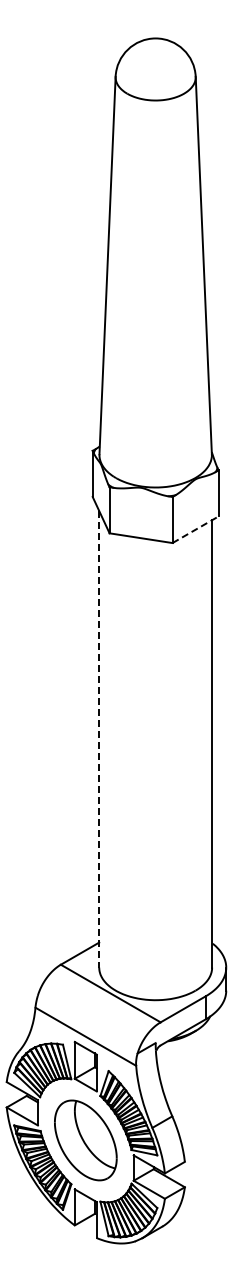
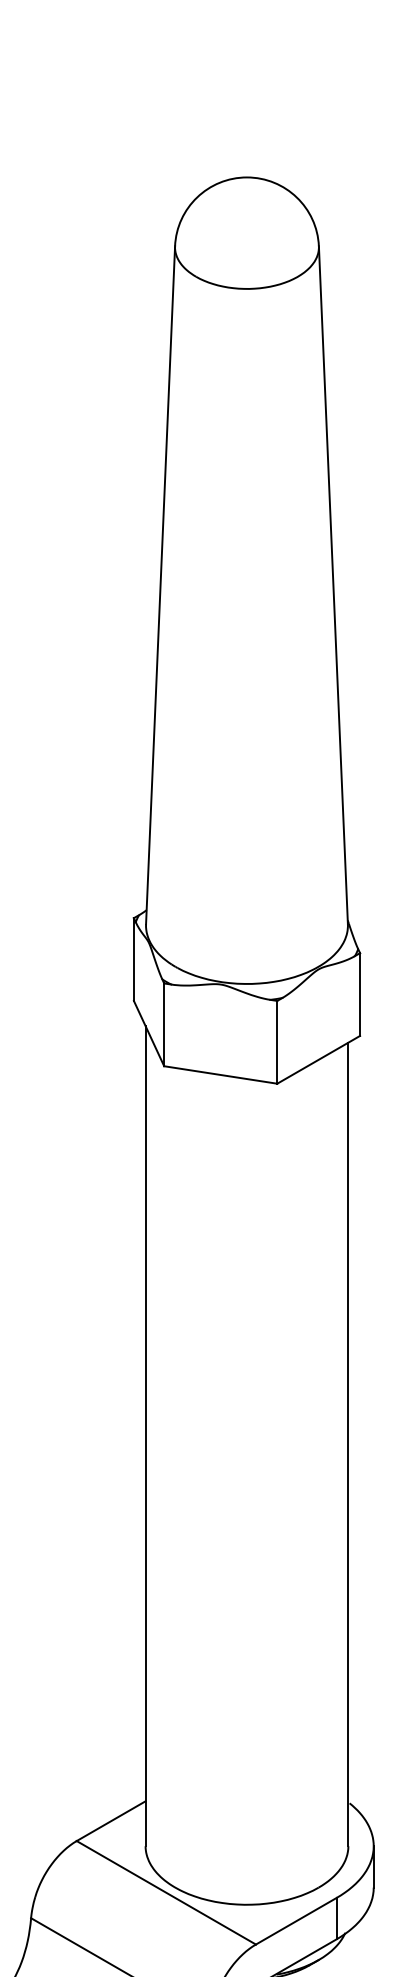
line: (195, 529) -> (318, 1059), dashed -> solid
line: (99, 739) -> (146, 1436), dashed -> solid

